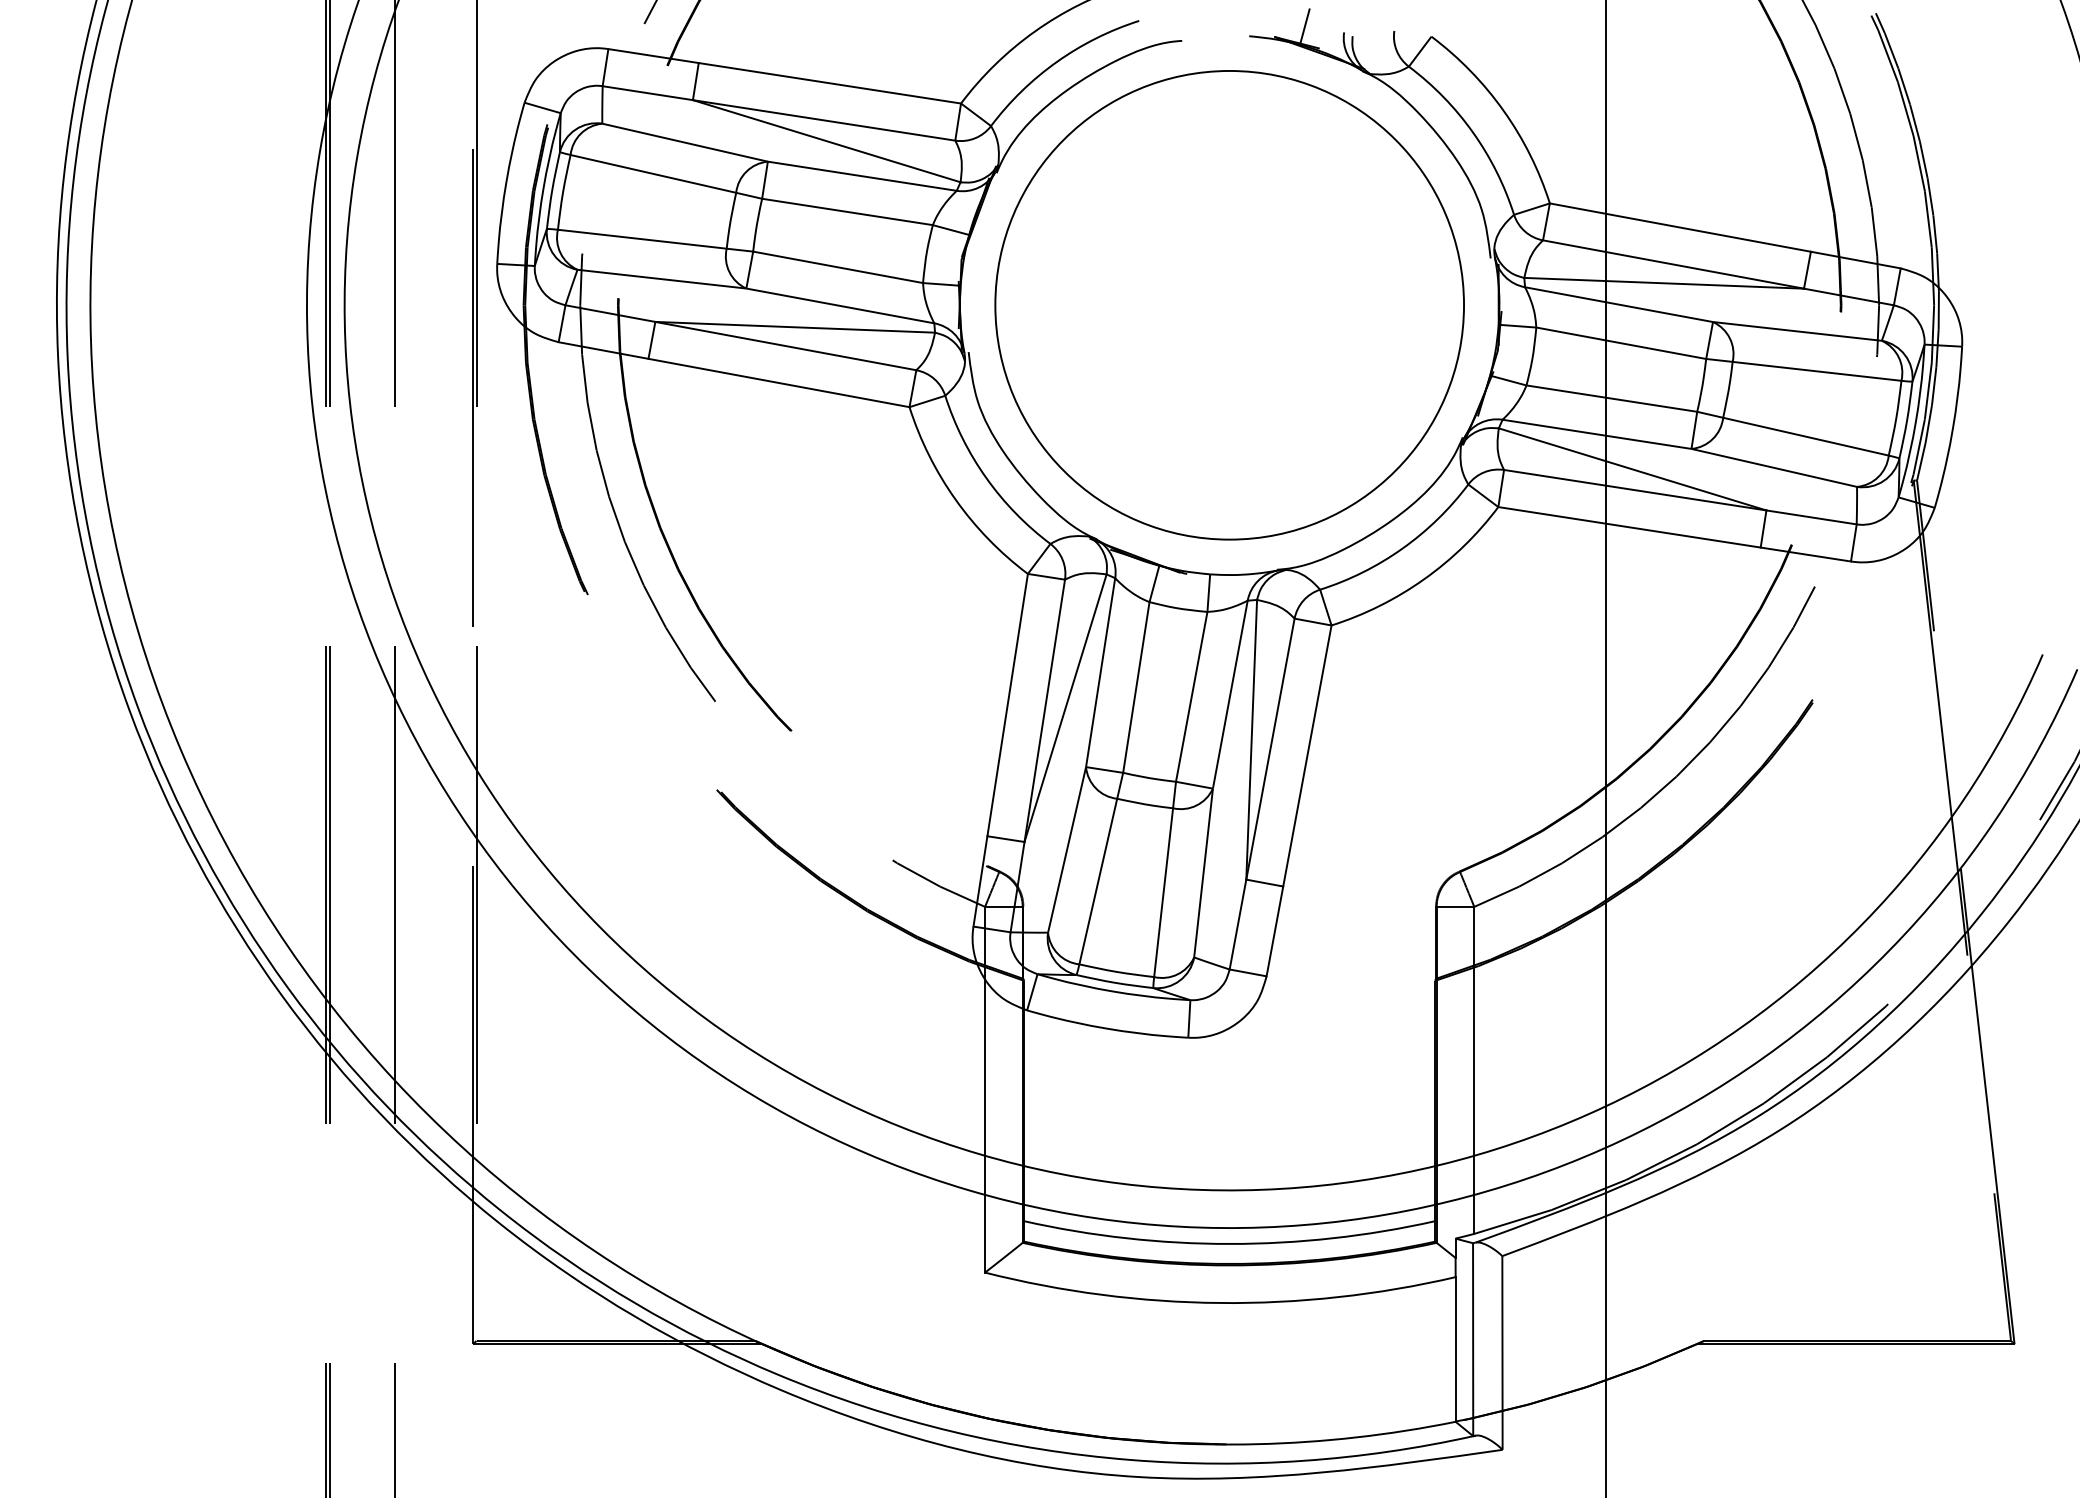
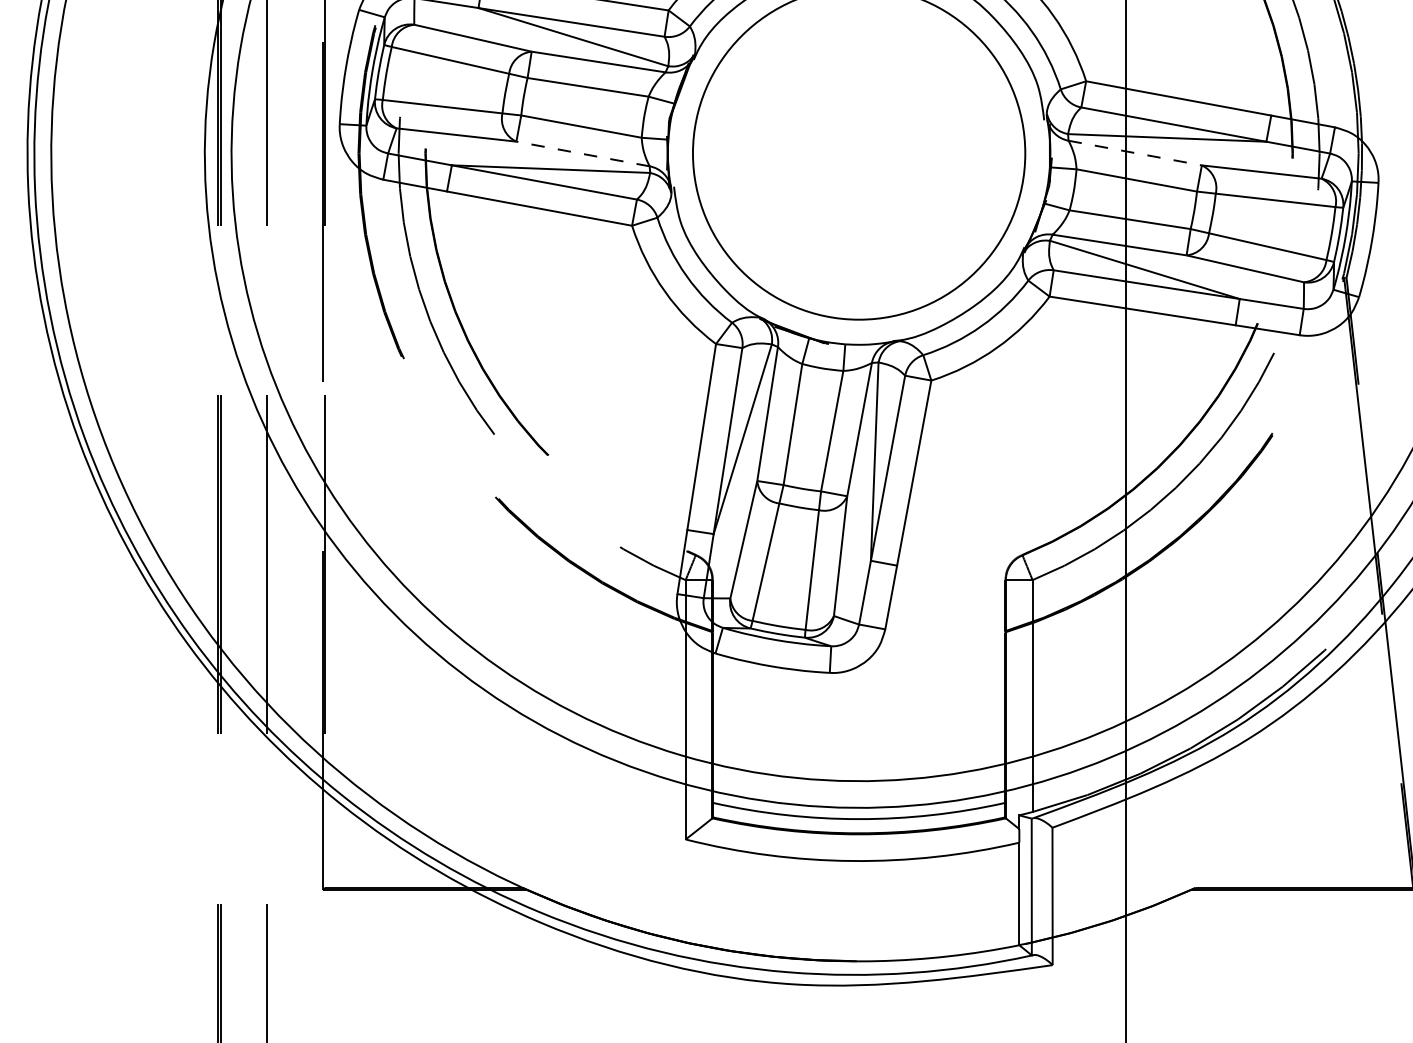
line: (1618, 304) -> (1134, 152), solid -> dashed
line: (840, 306) -> (583, 154), solid -> dashed

